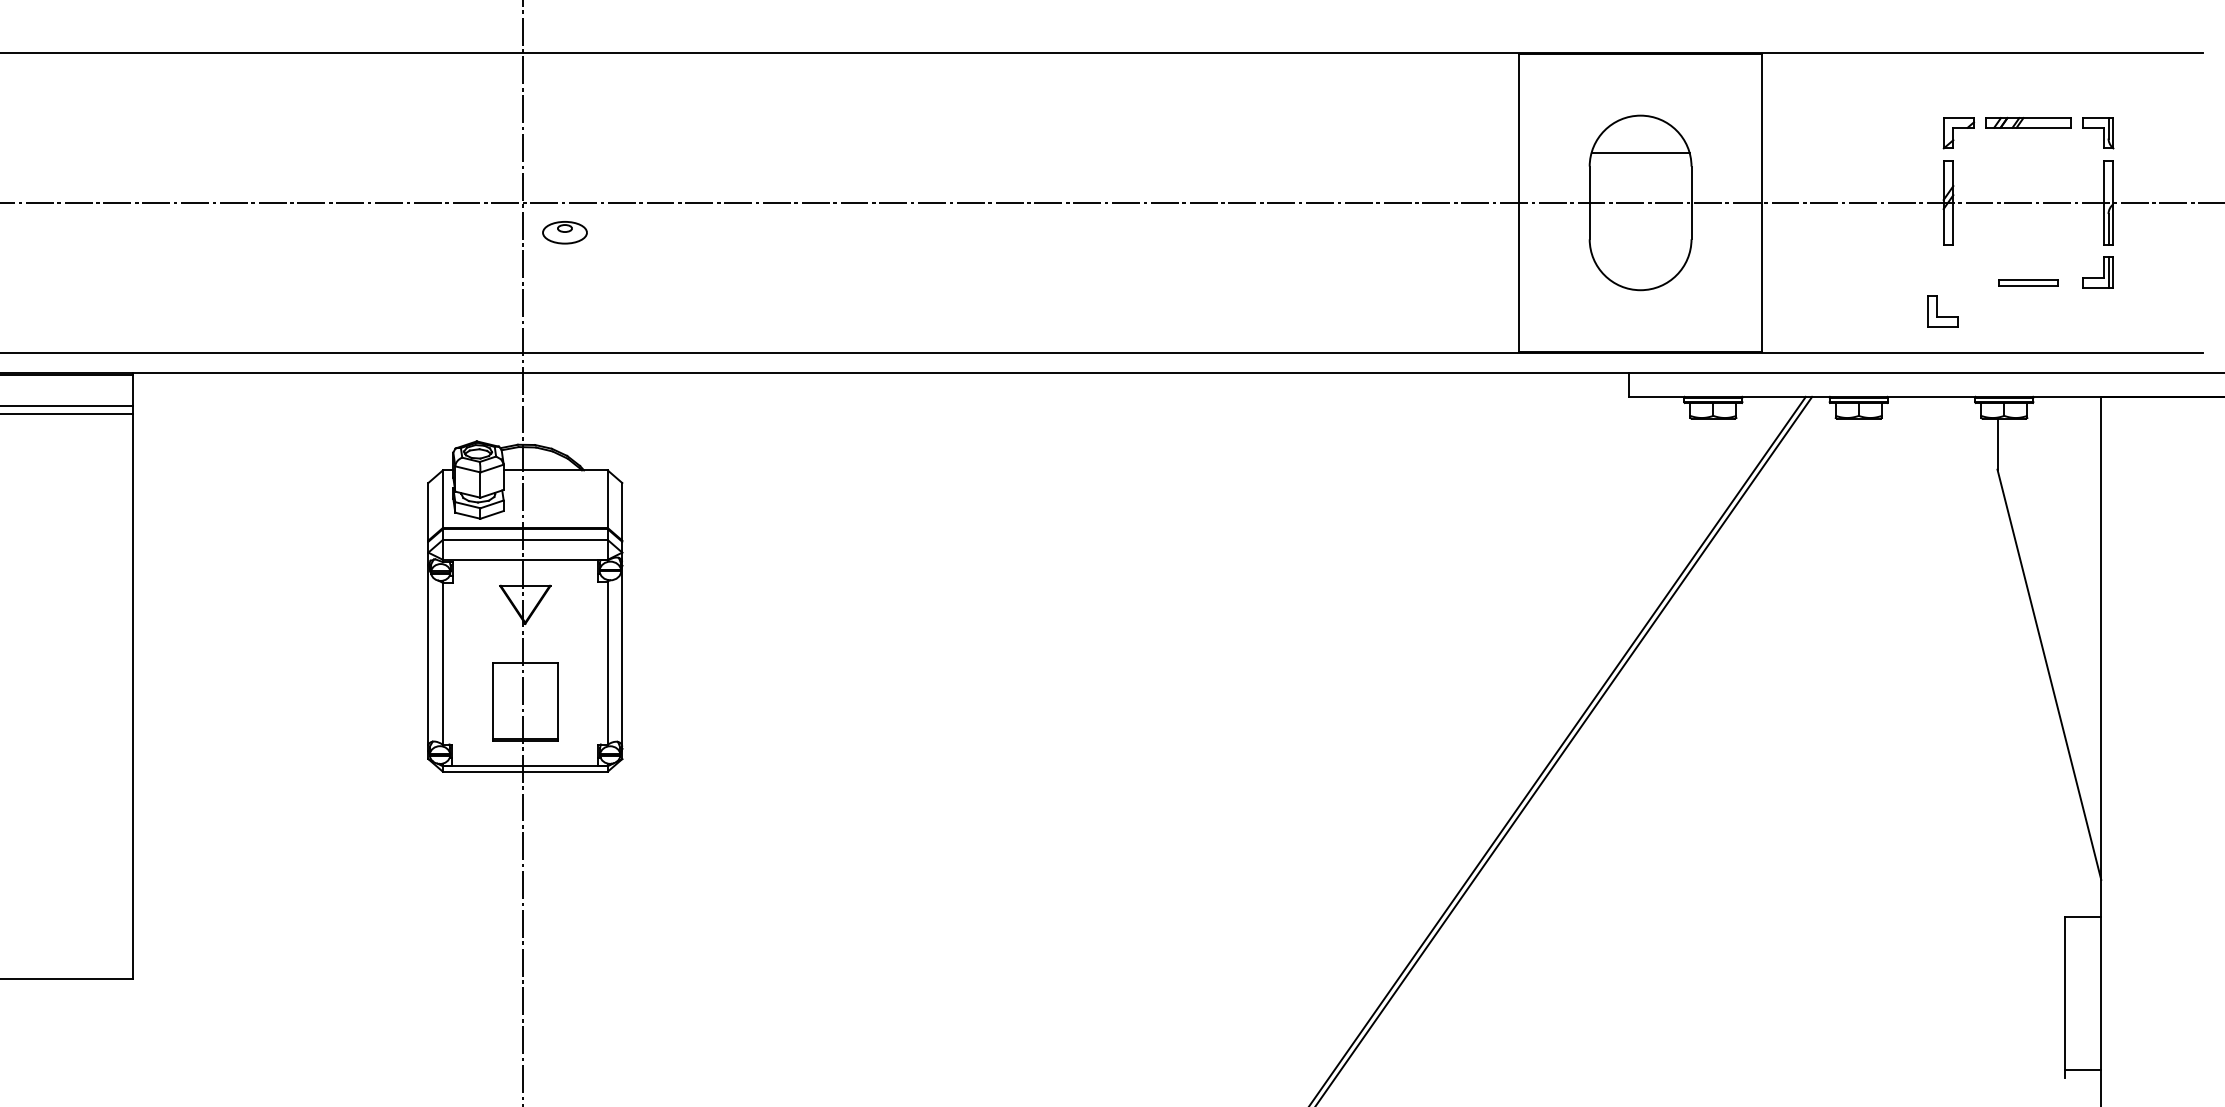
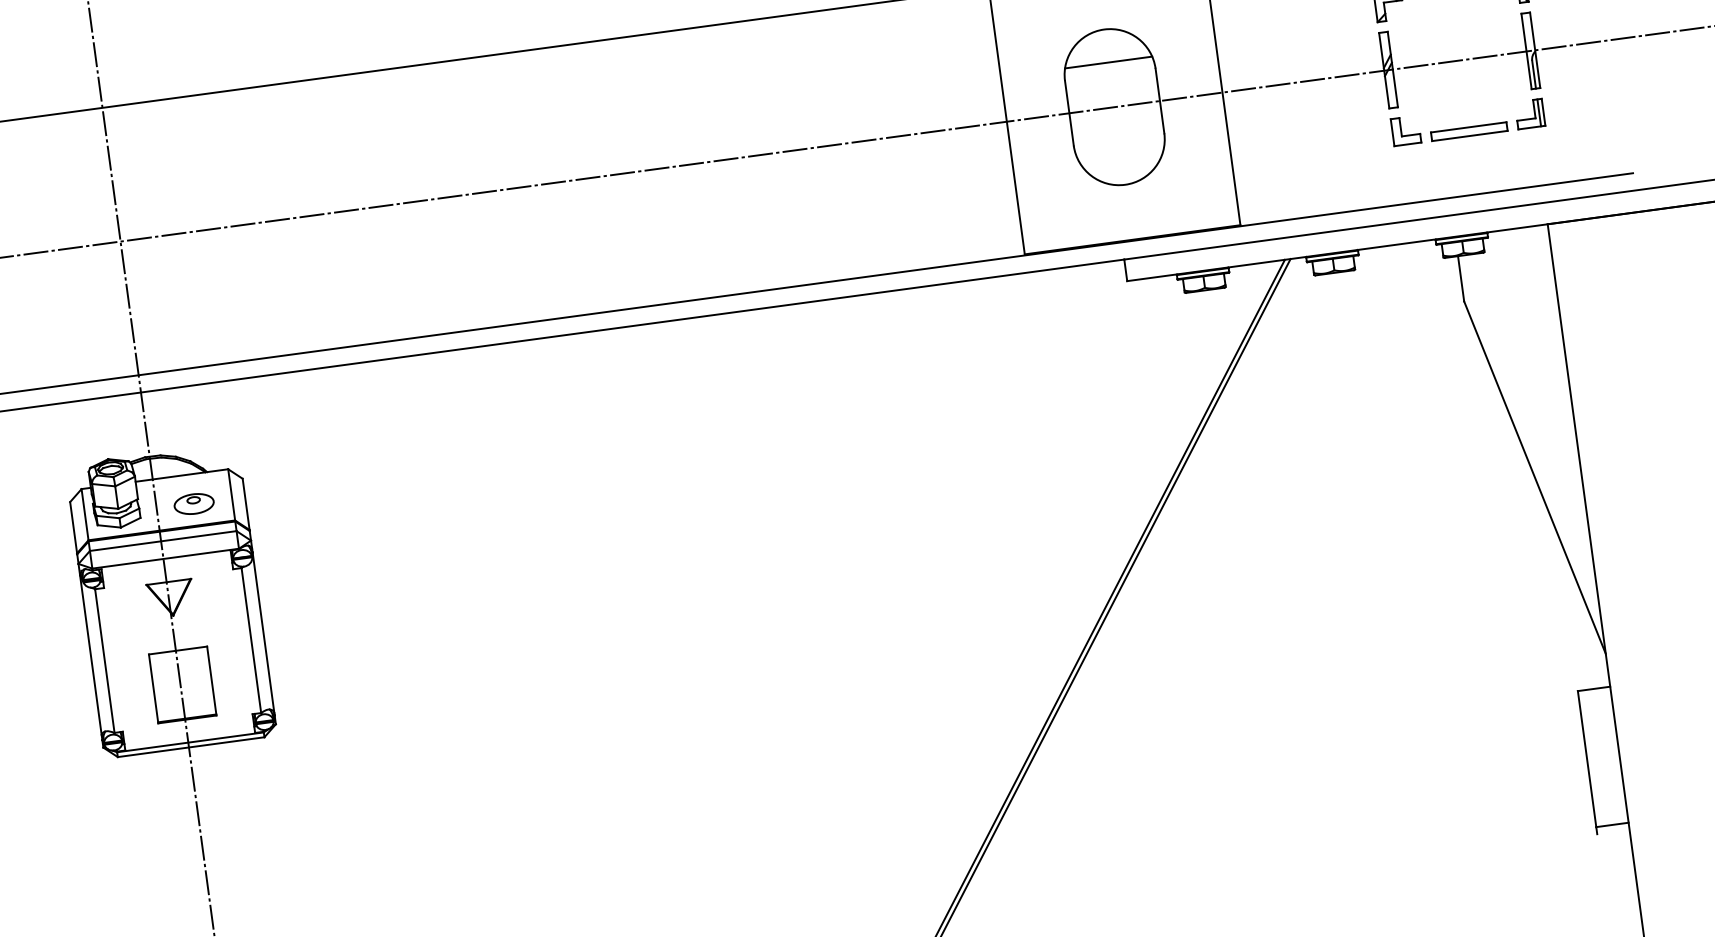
part: (564, 232) -> (193, 503), moved
part: (2028, 282) -> (1469, 131), size x1.43
part: (1942, 311) -> (1405, 130), moved

